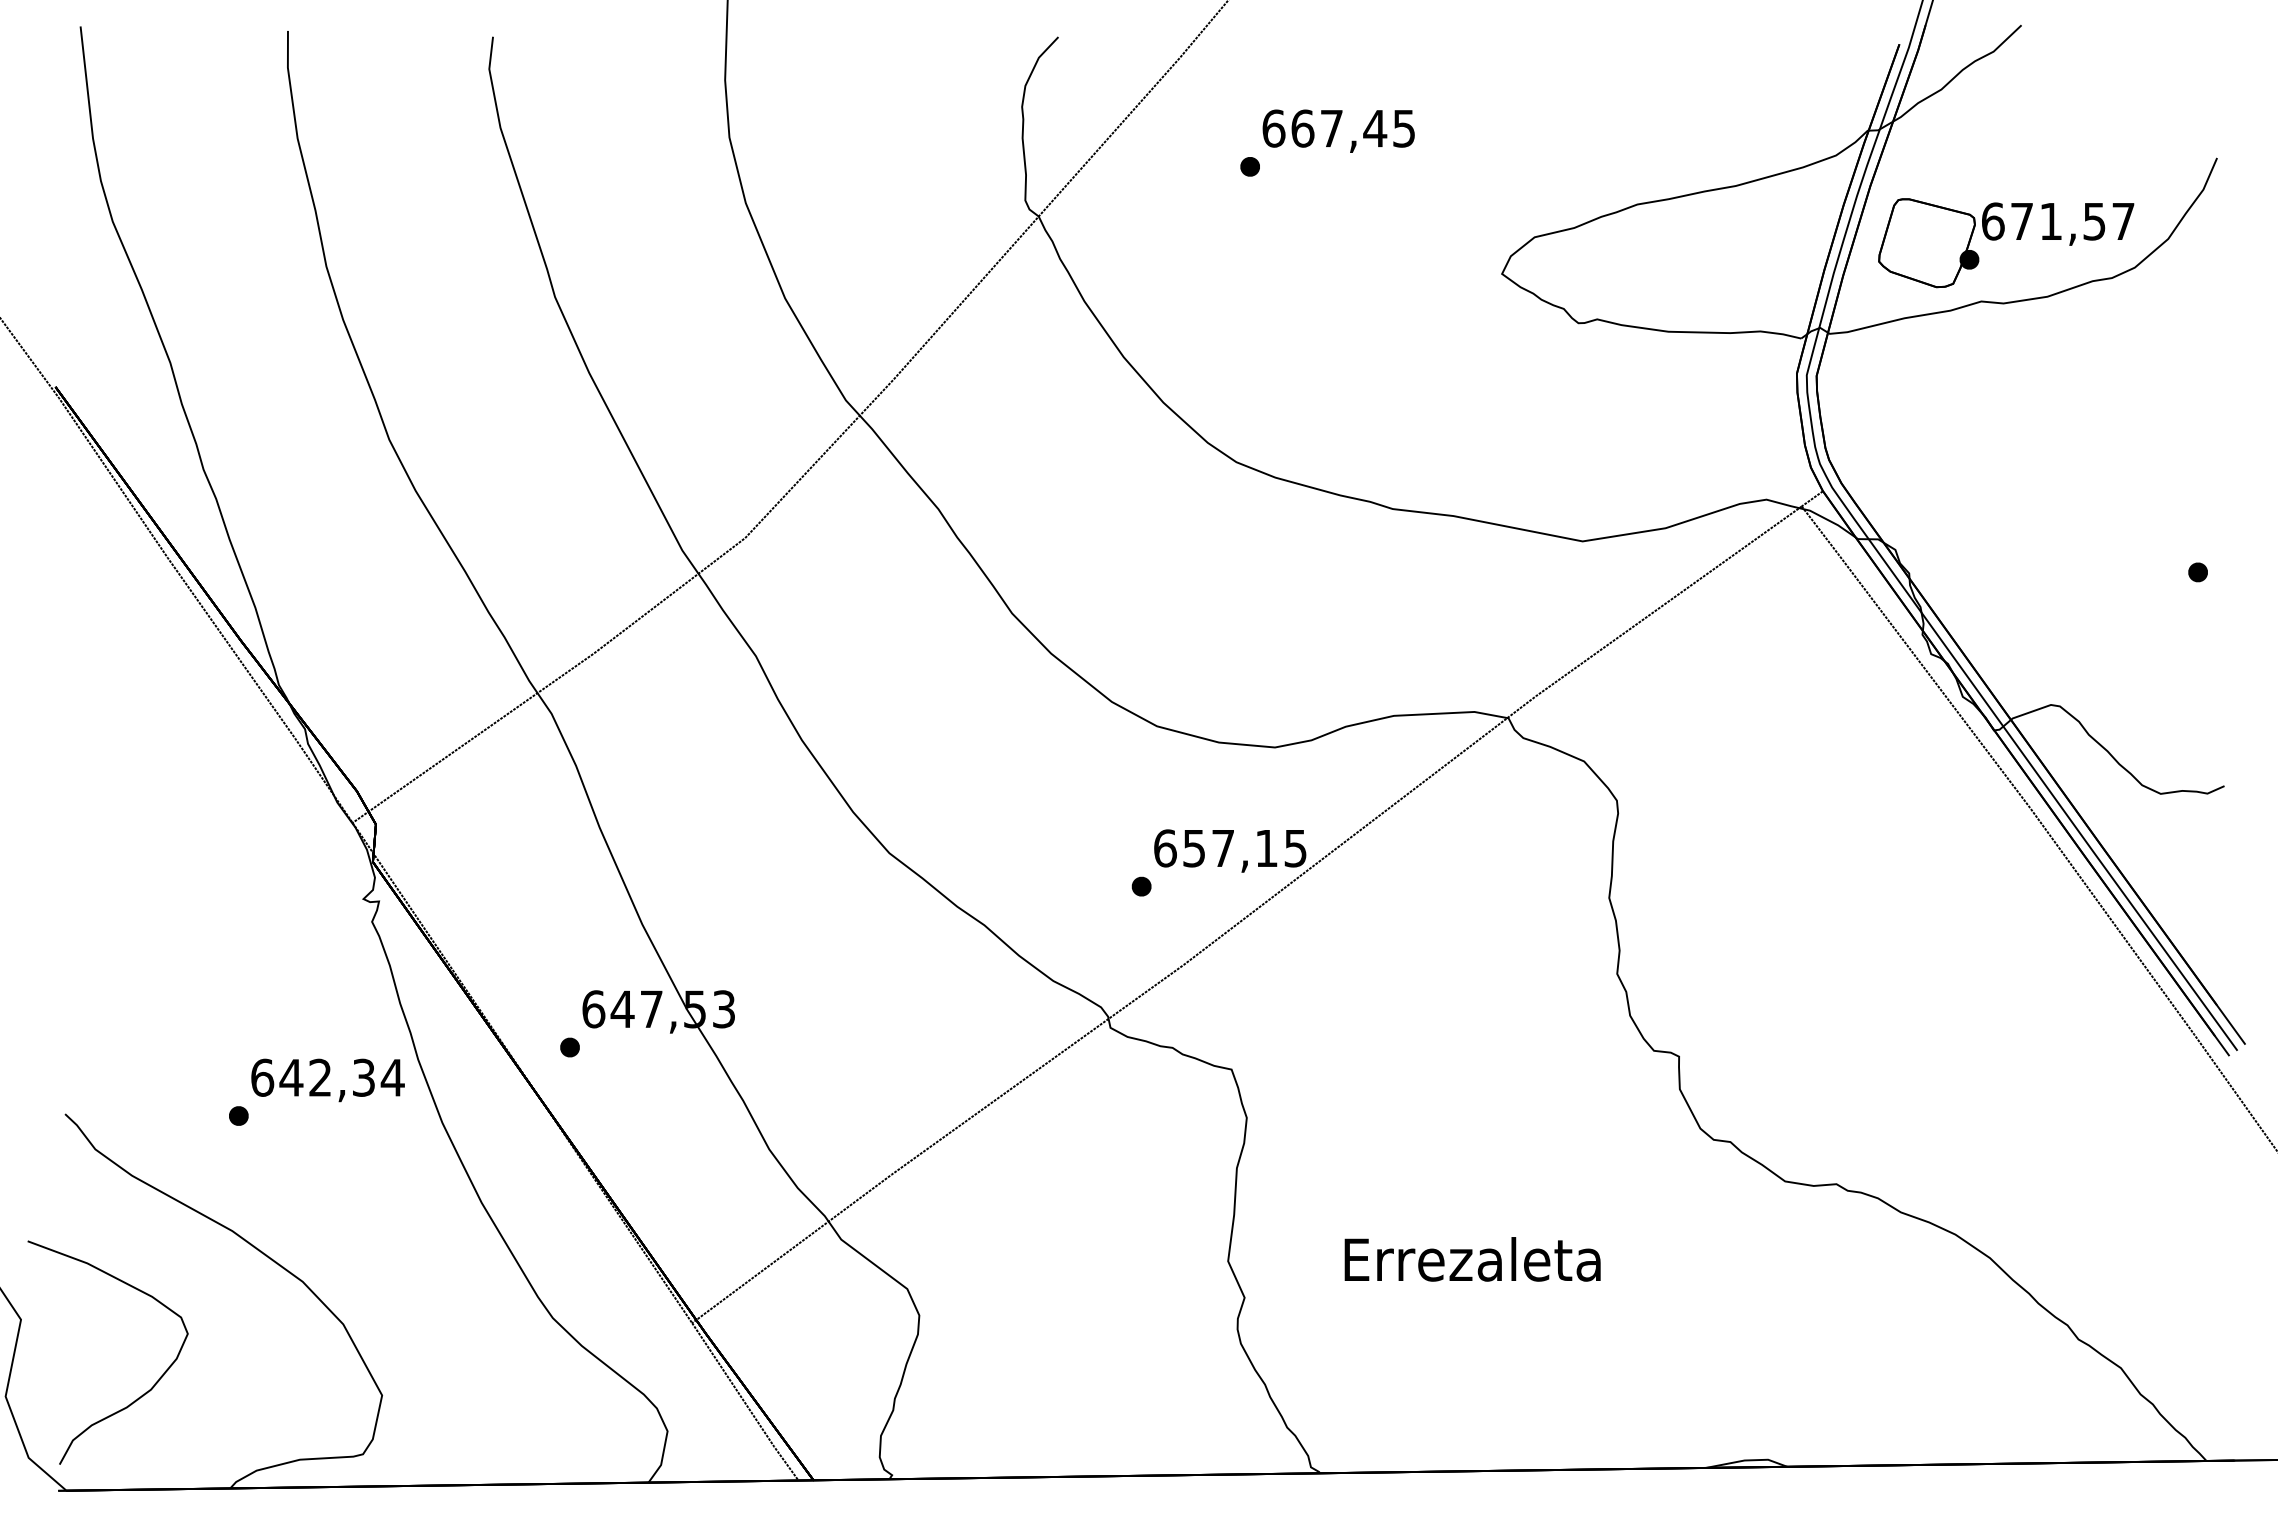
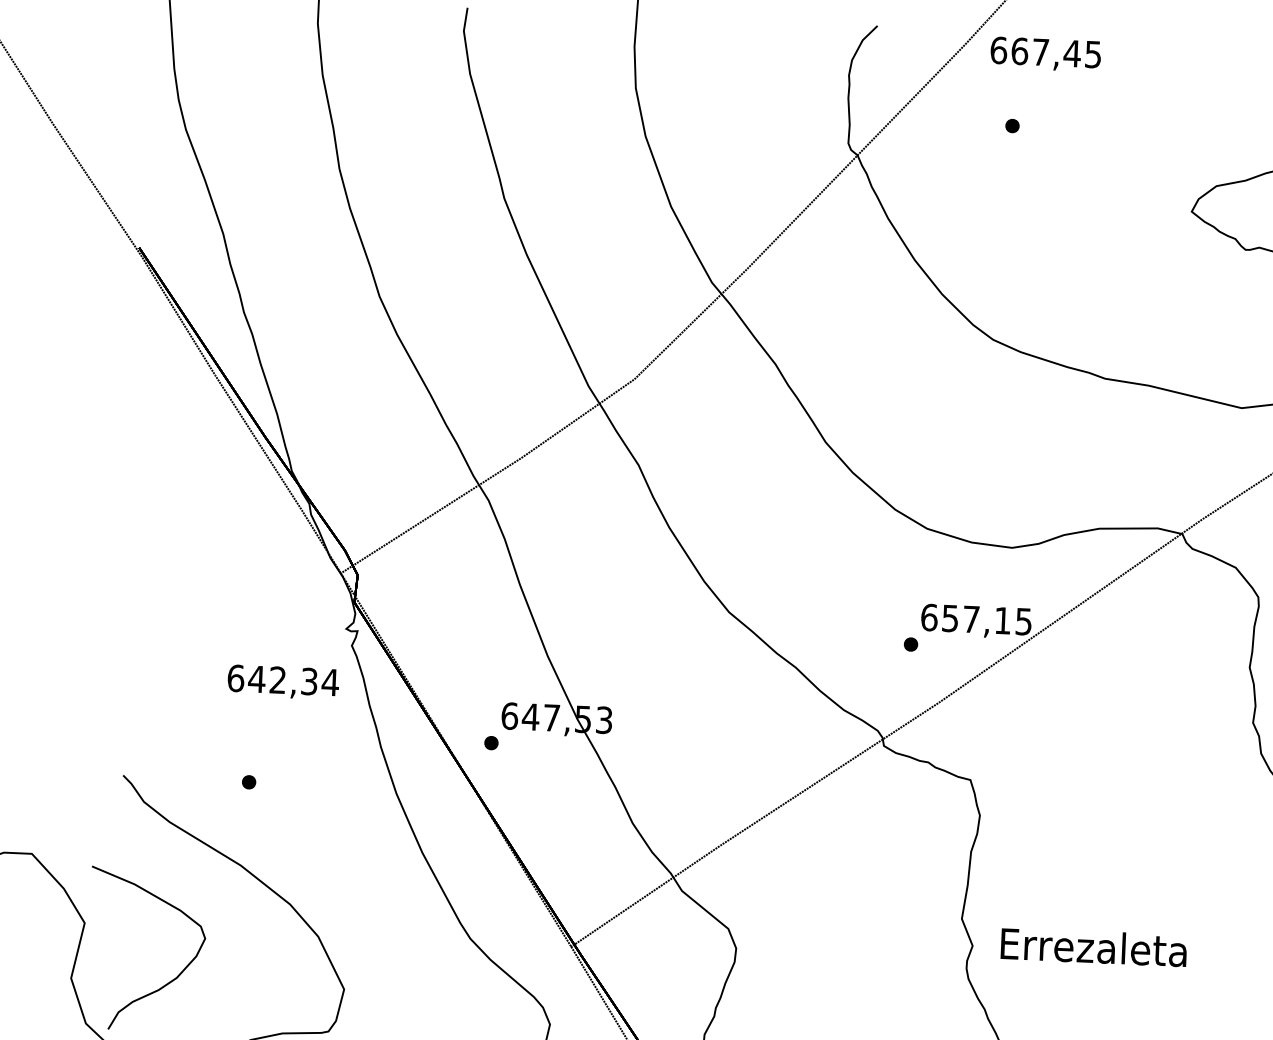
text: (1338, 130) -> (1045, 53), moved
text: (327, 1080) -> (283, 682), moved
text: (1472, 1259) -> (1093, 947), moved

